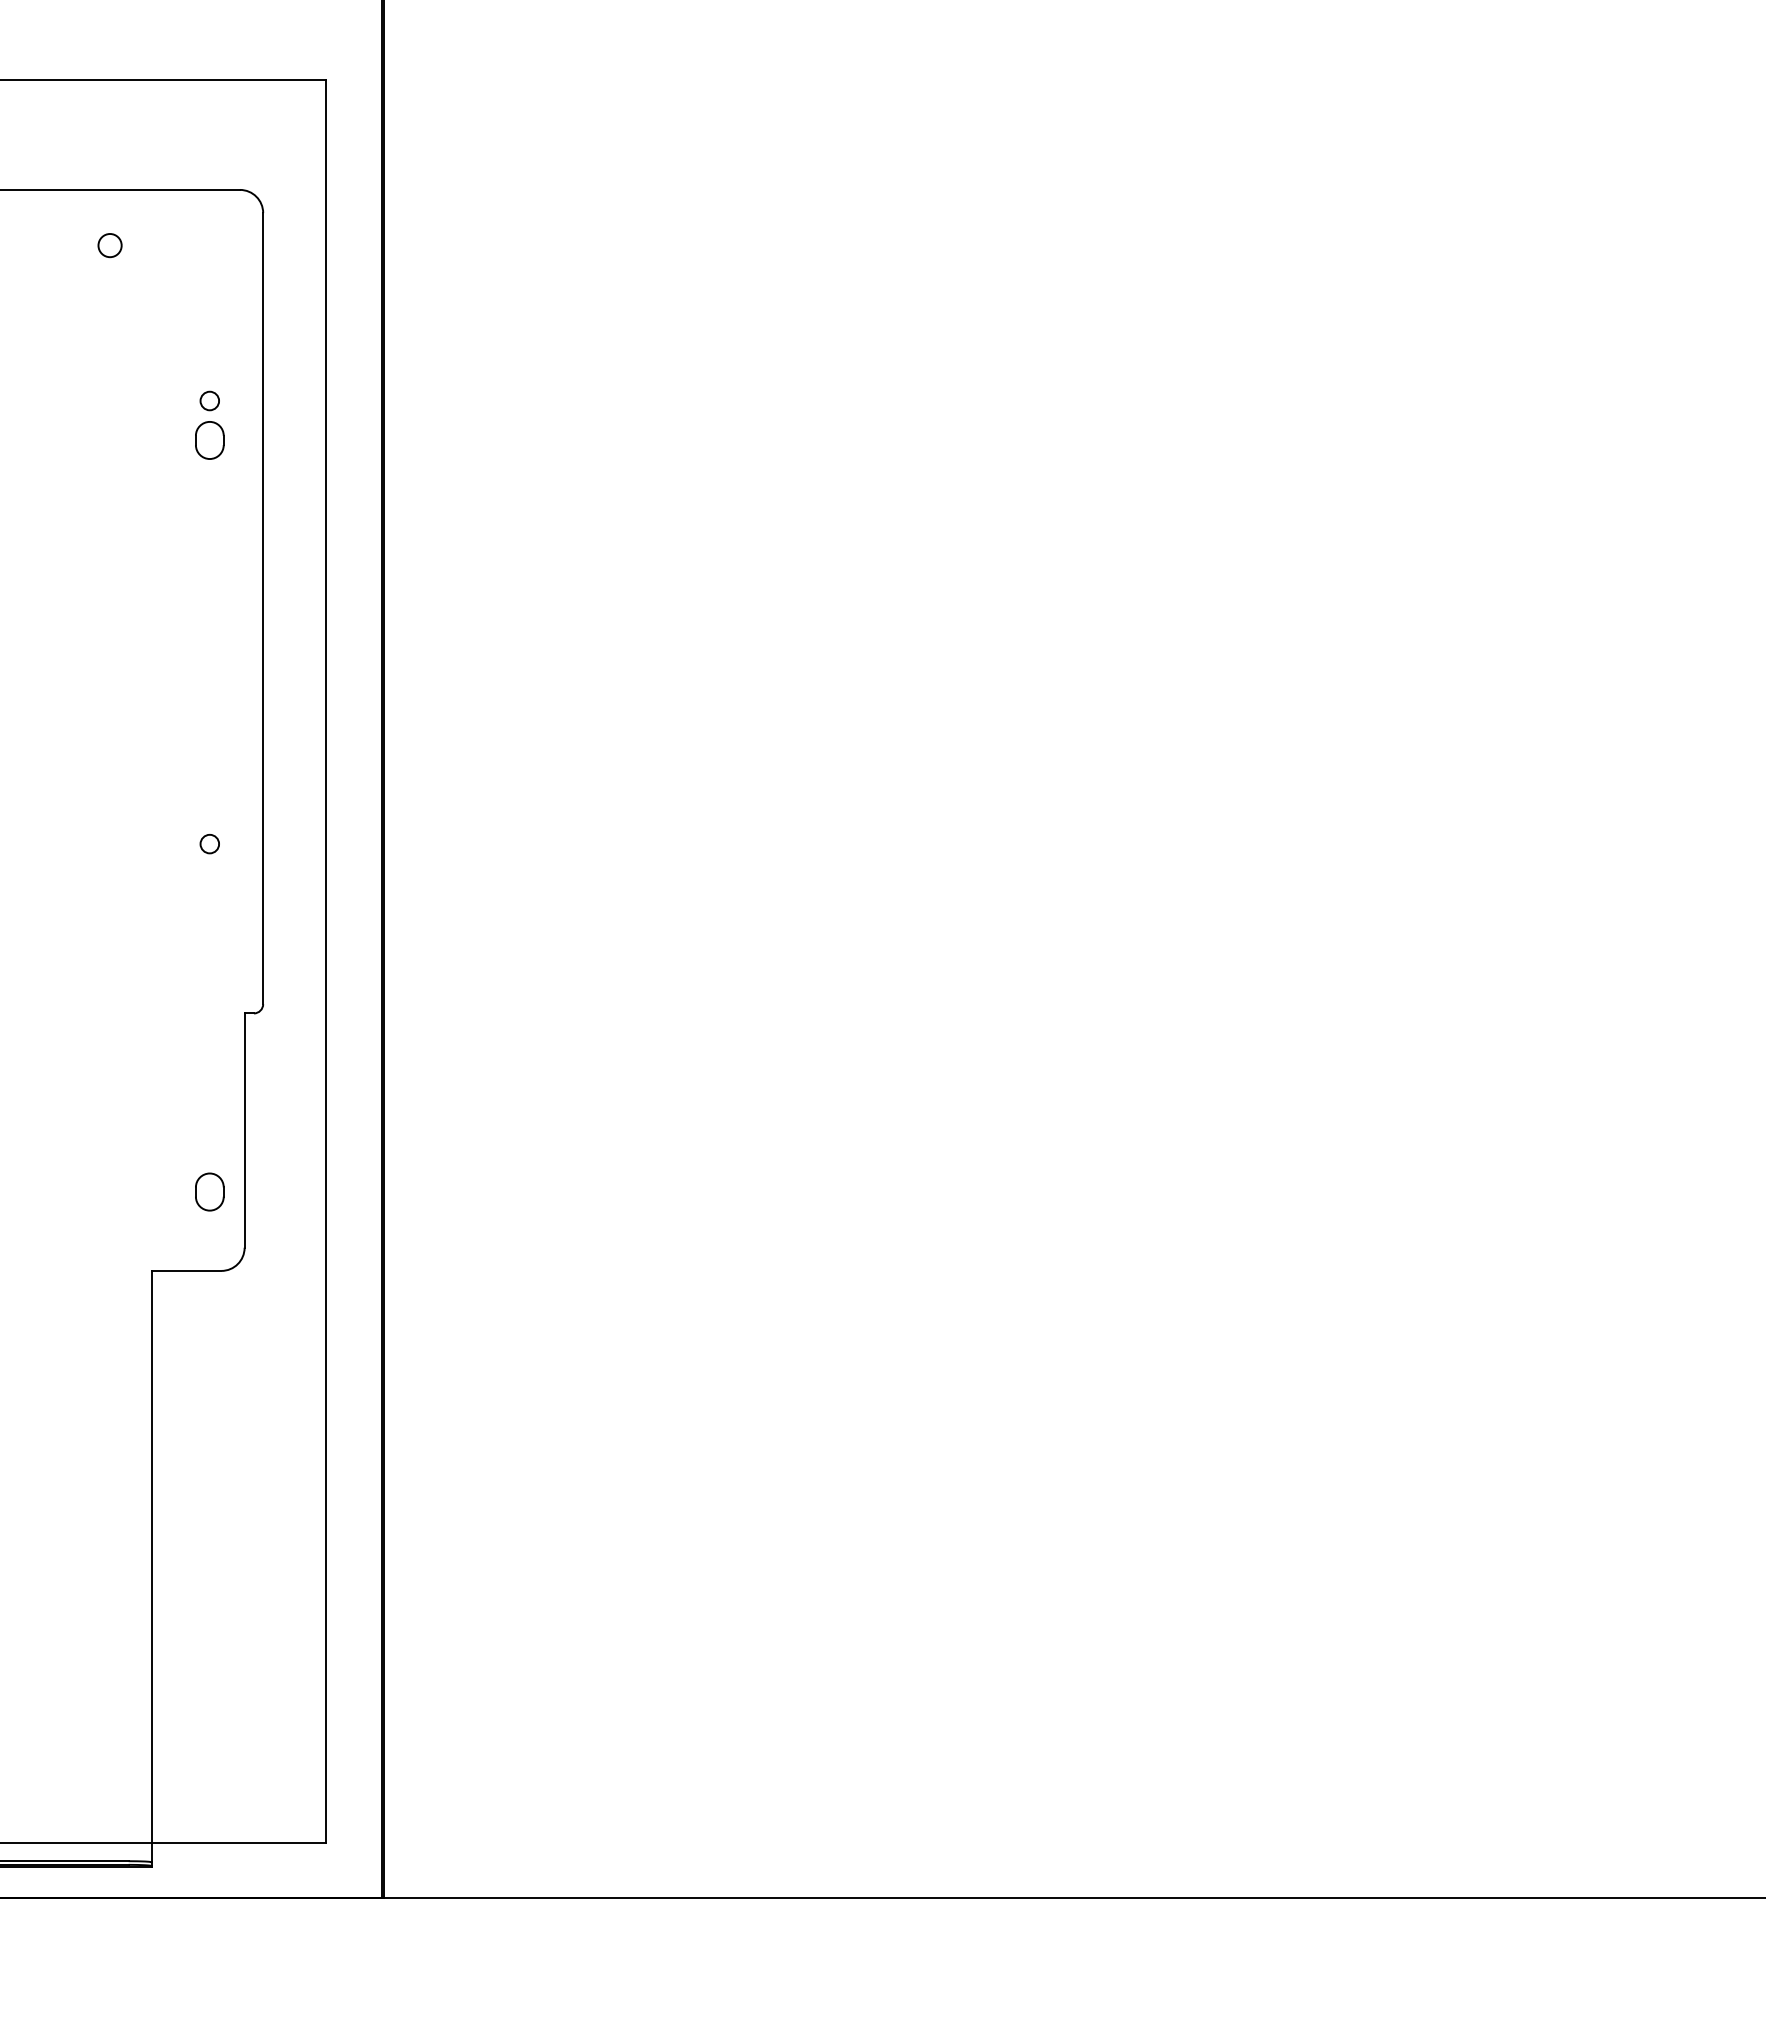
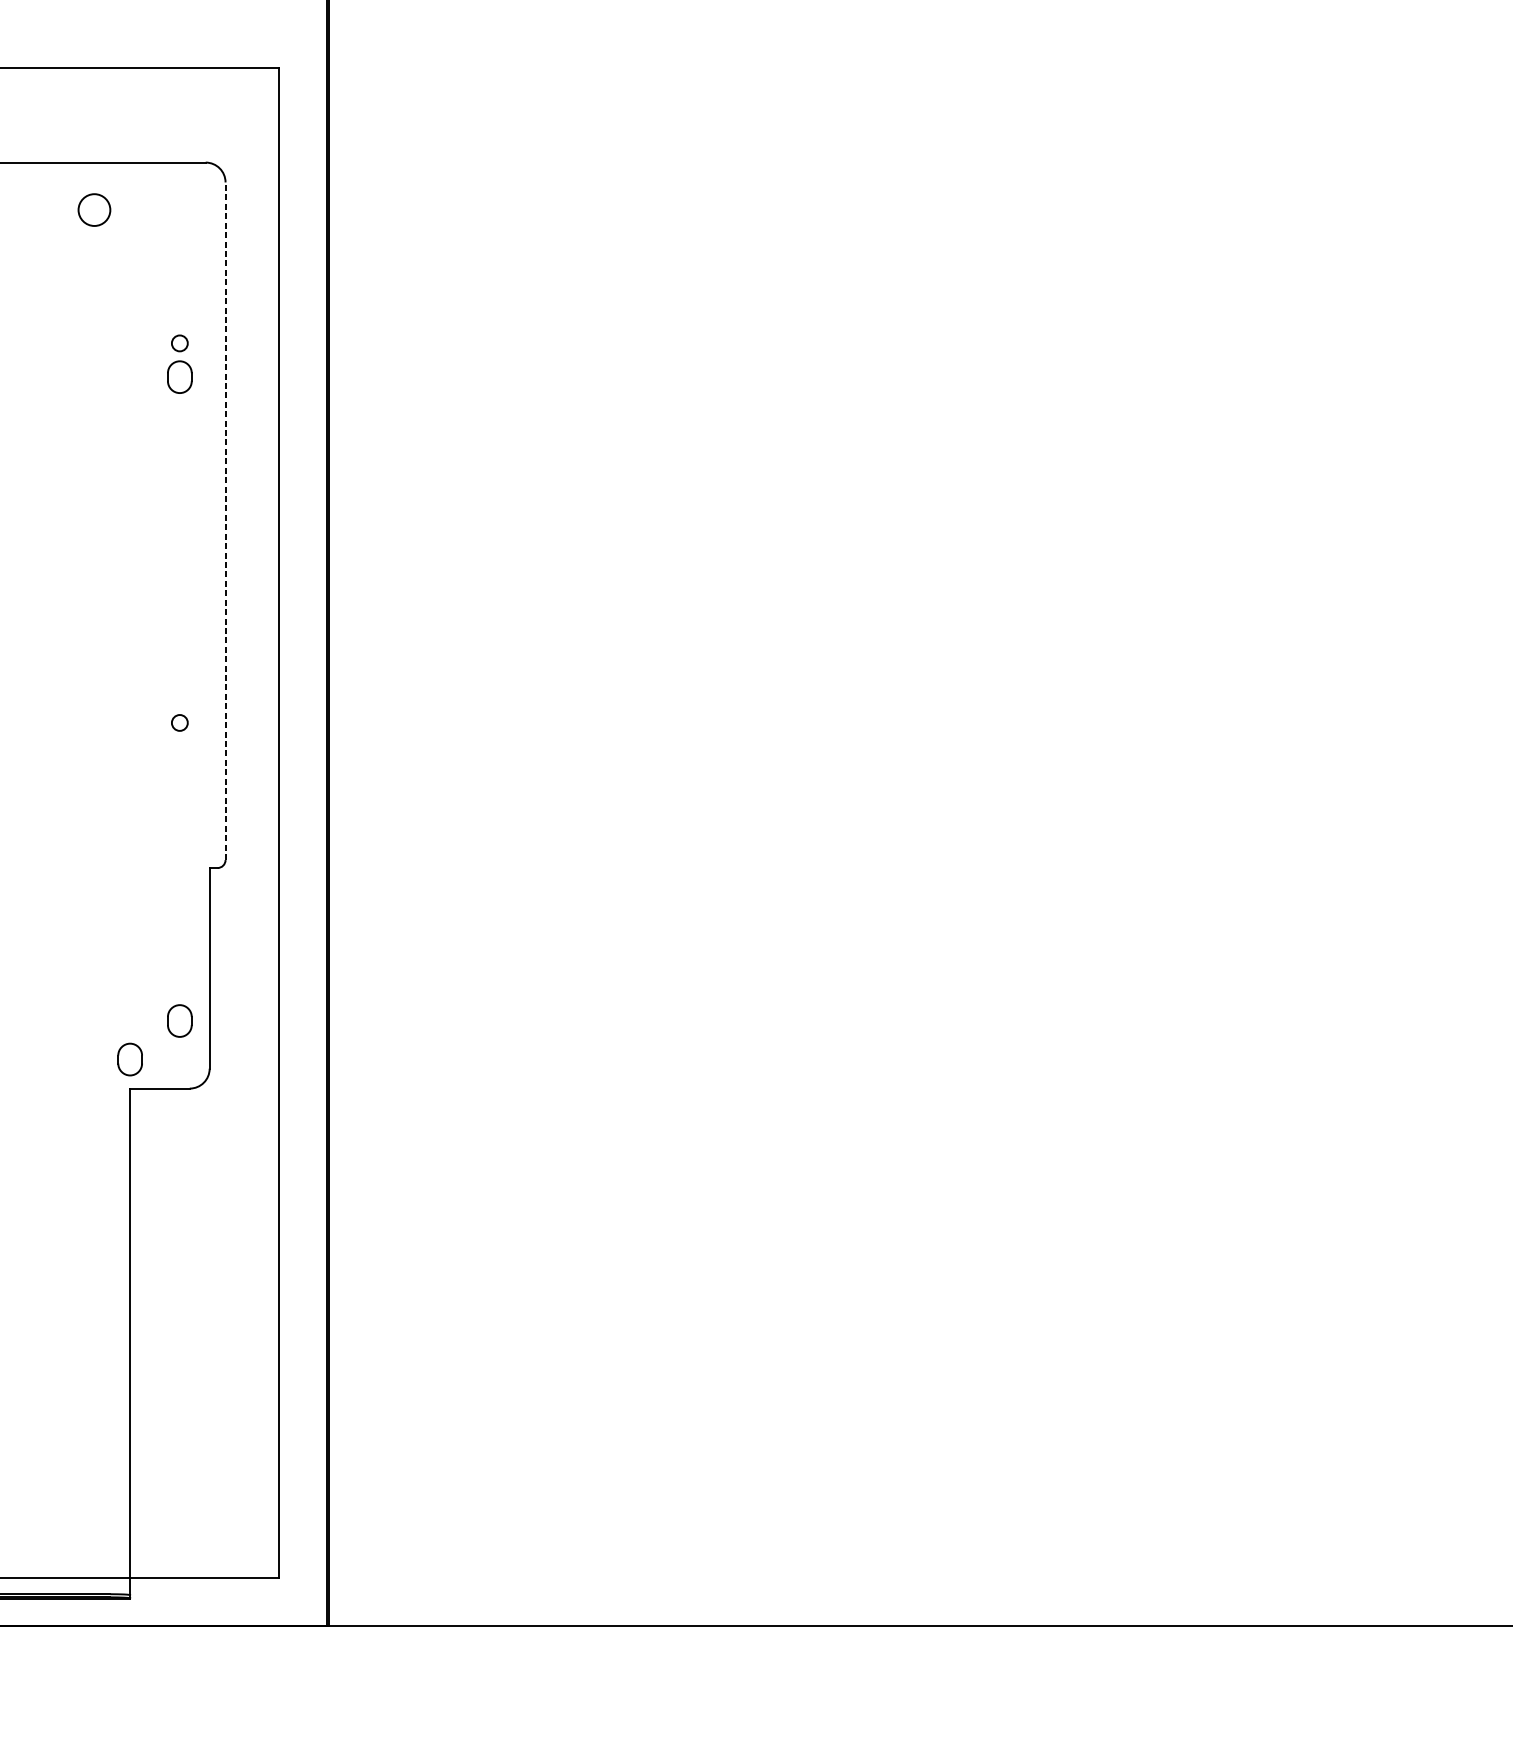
circle: (109, 245) -> (93, 210), size x1.6
line: (263, 608) -> (225, 521), solid -> dashed
part: (151, 1236) -> (129, 1059), added

